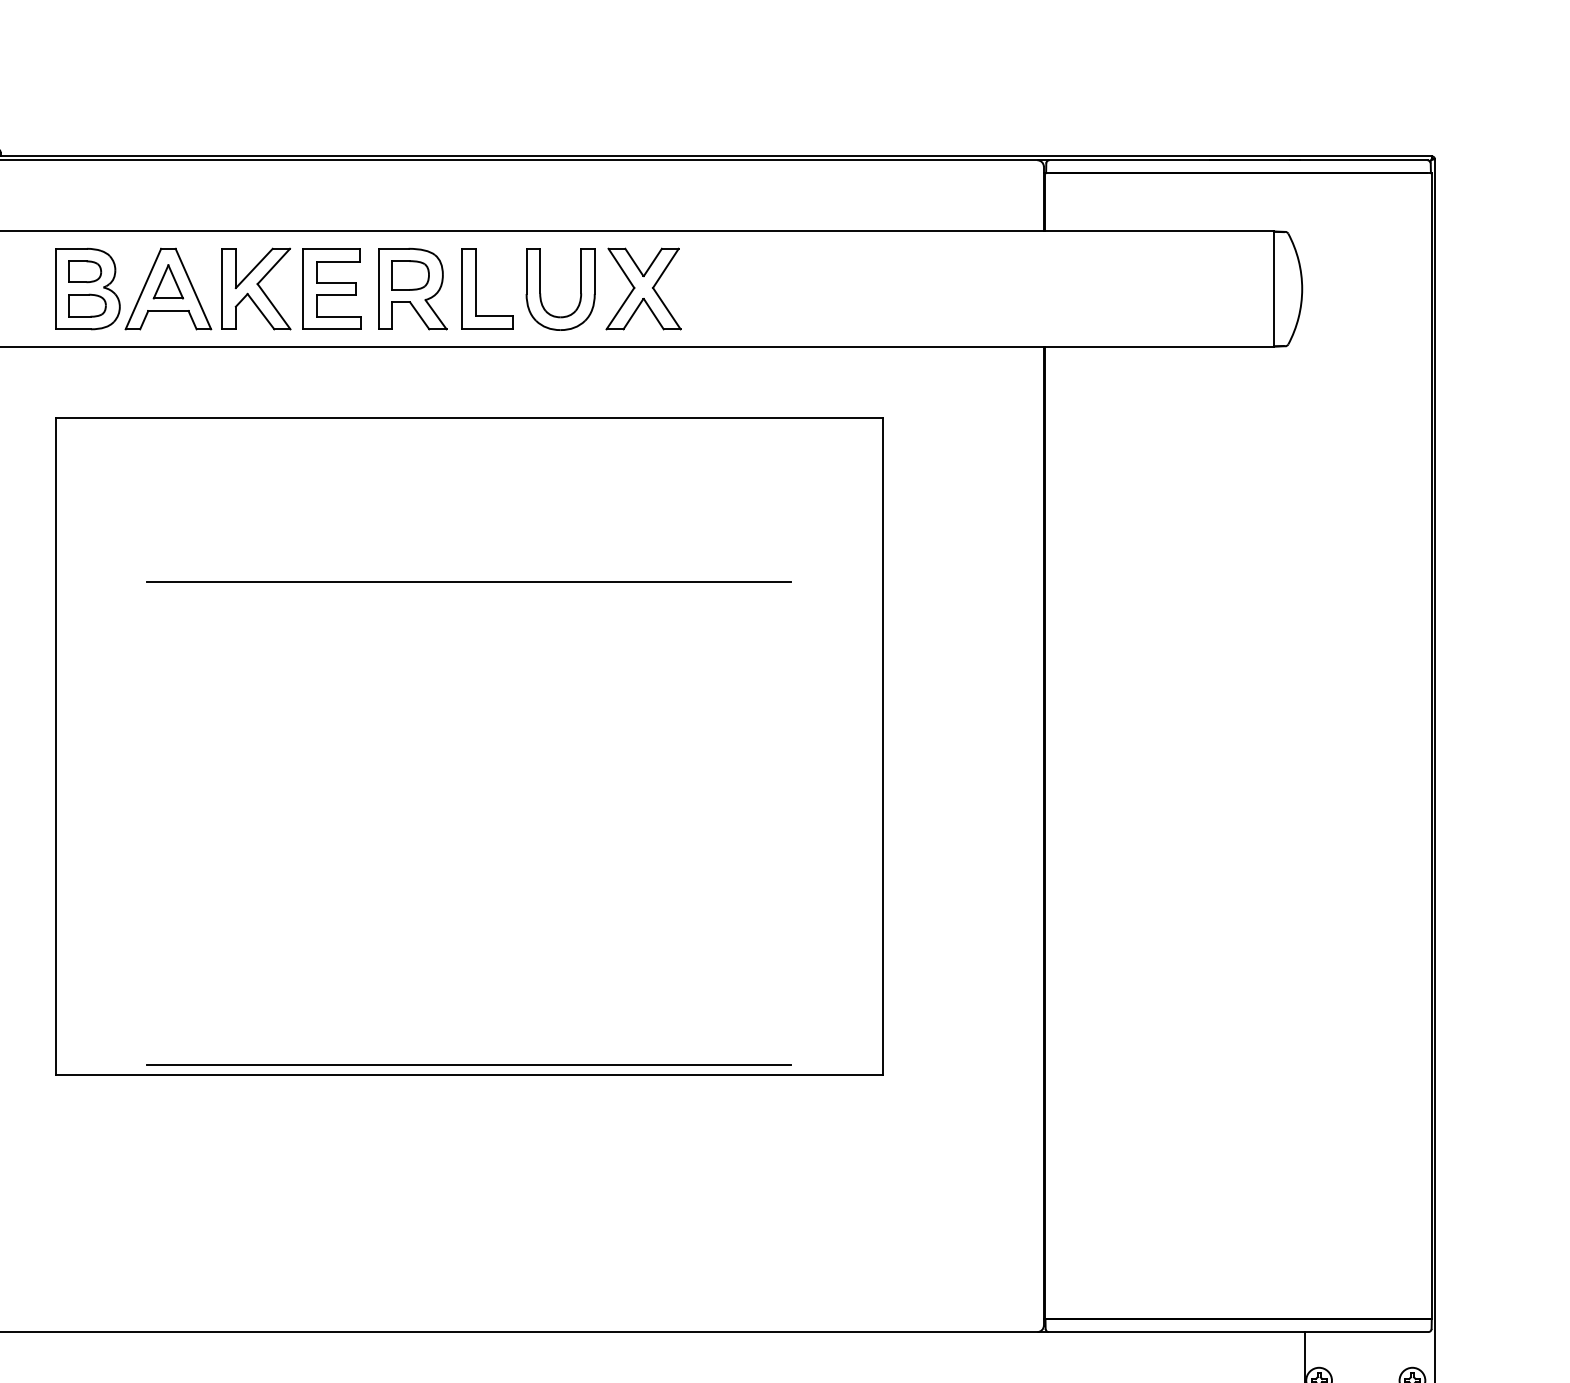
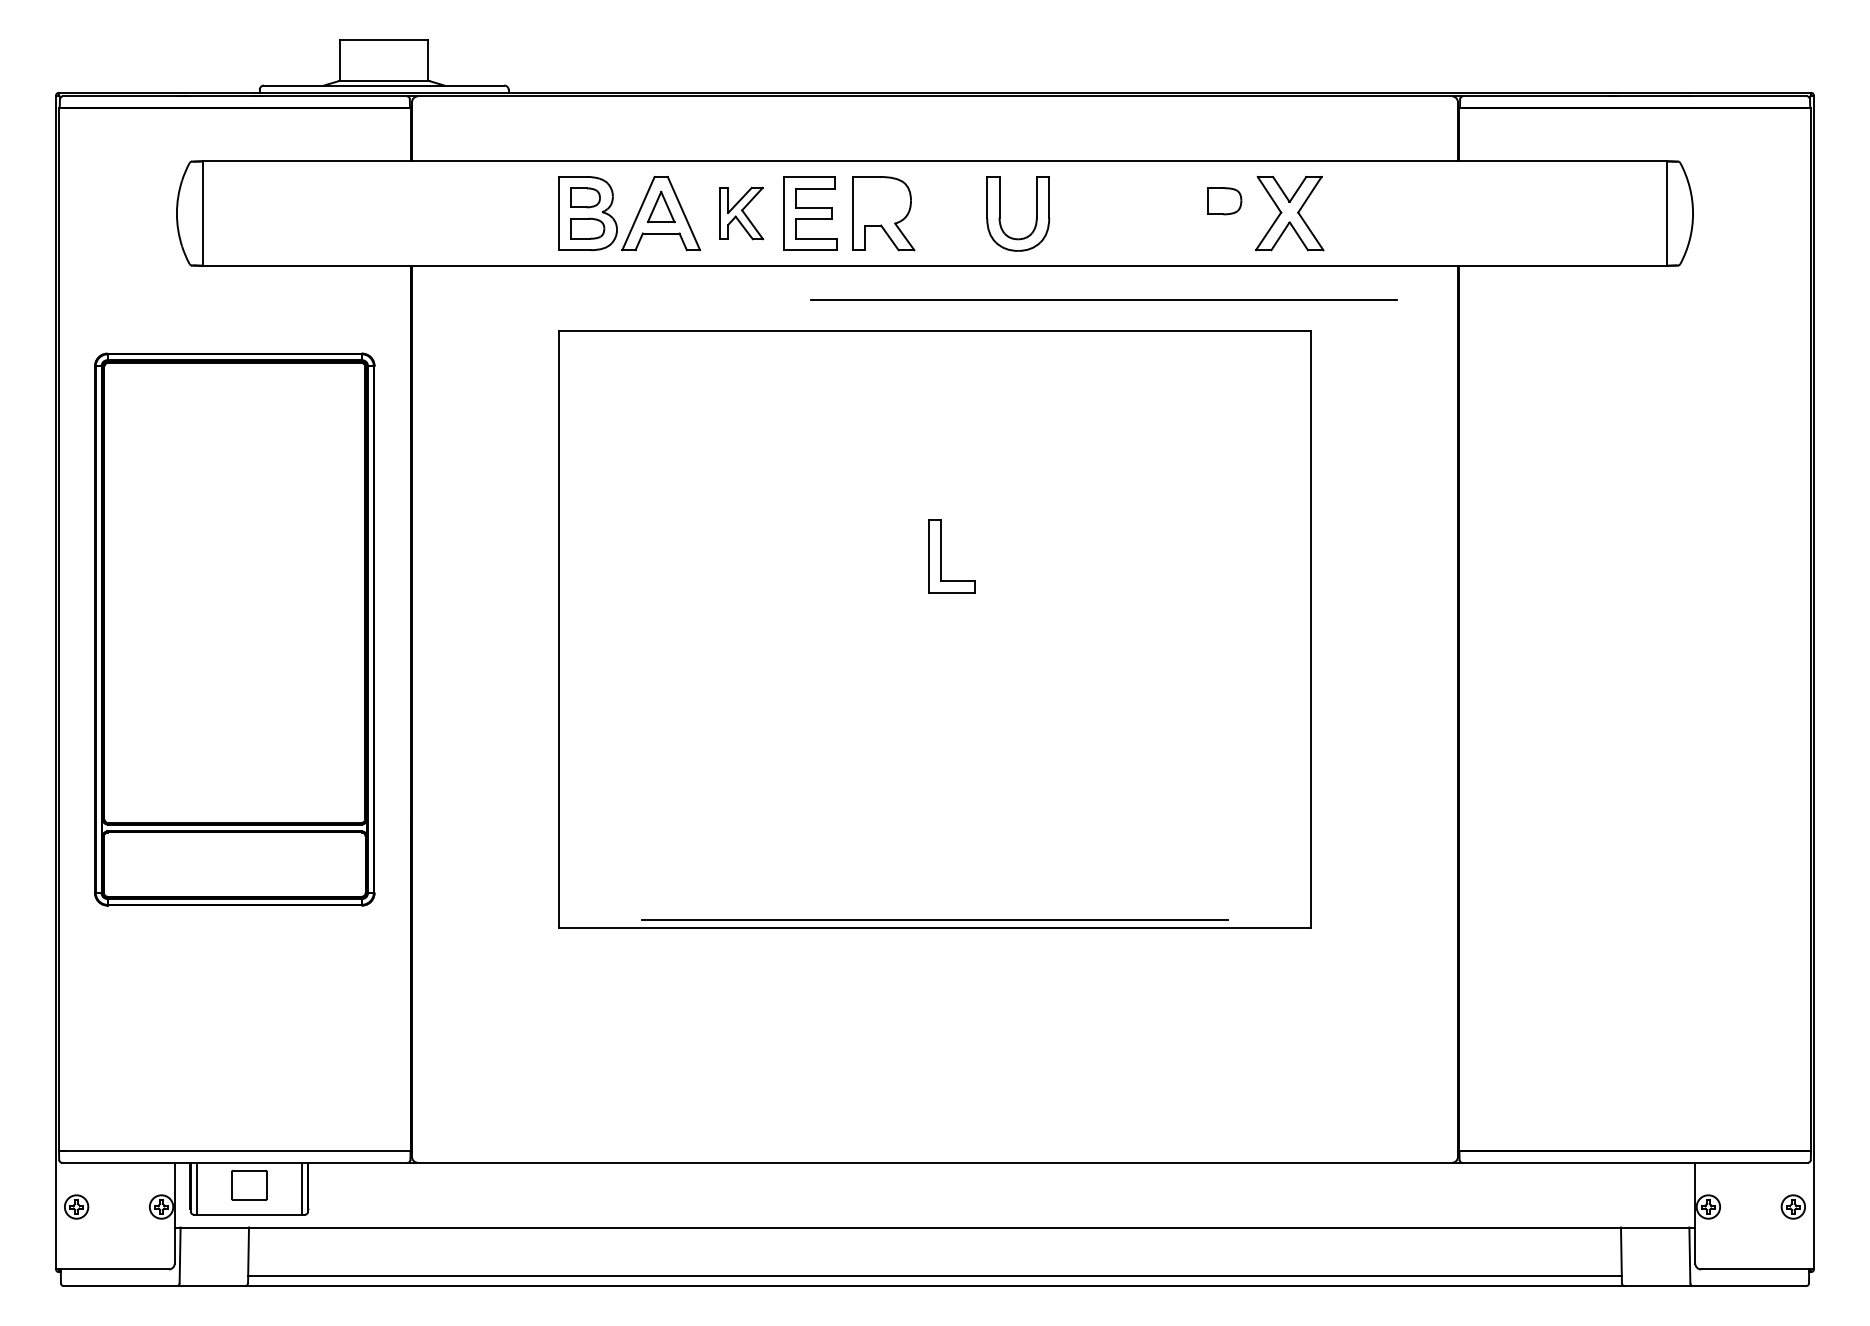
part: (410, 275) -> (1224, 201), moved
part: (256, 288) -> (741, 213), size x0.7
part: (476, 288) -> (941, 556), moved
part: (643, 288) -> (1289, 213), moved
line: (468, 581) -> (1103, 299), moved

